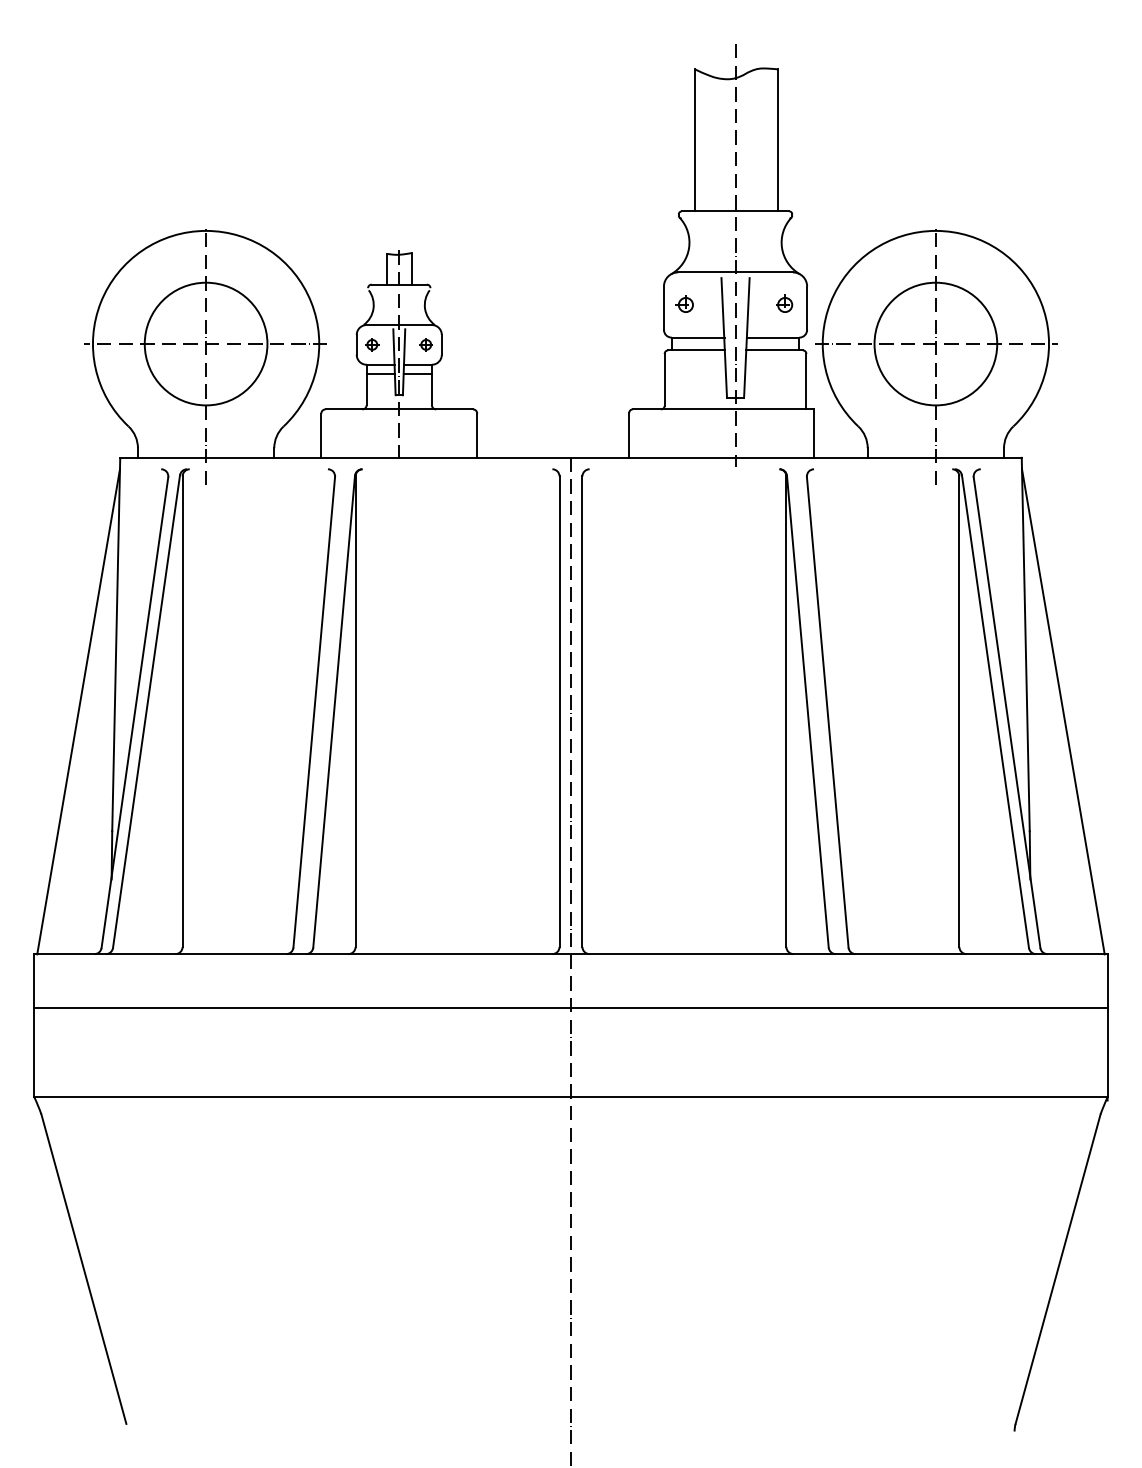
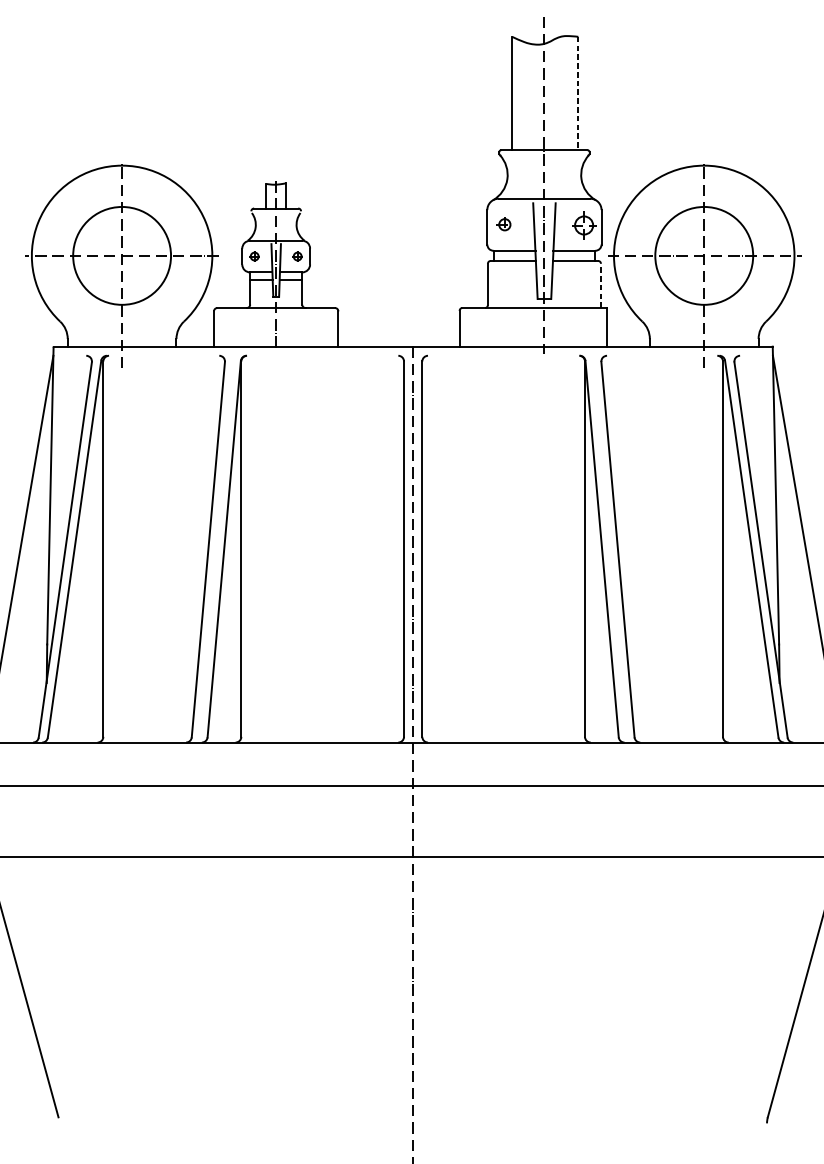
line: (778, 140) -> (578, 93), solid -> dashed
part: (784, 303) -> (583, 223), size x1.6
line: (806, 381) -> (601, 285), solid -> dashed

